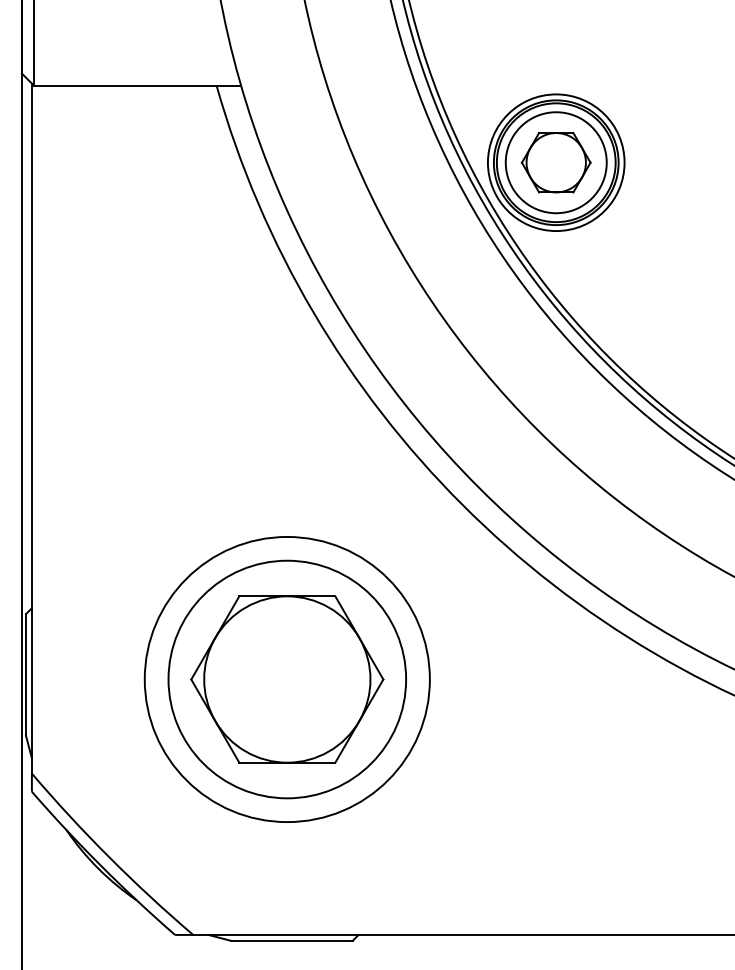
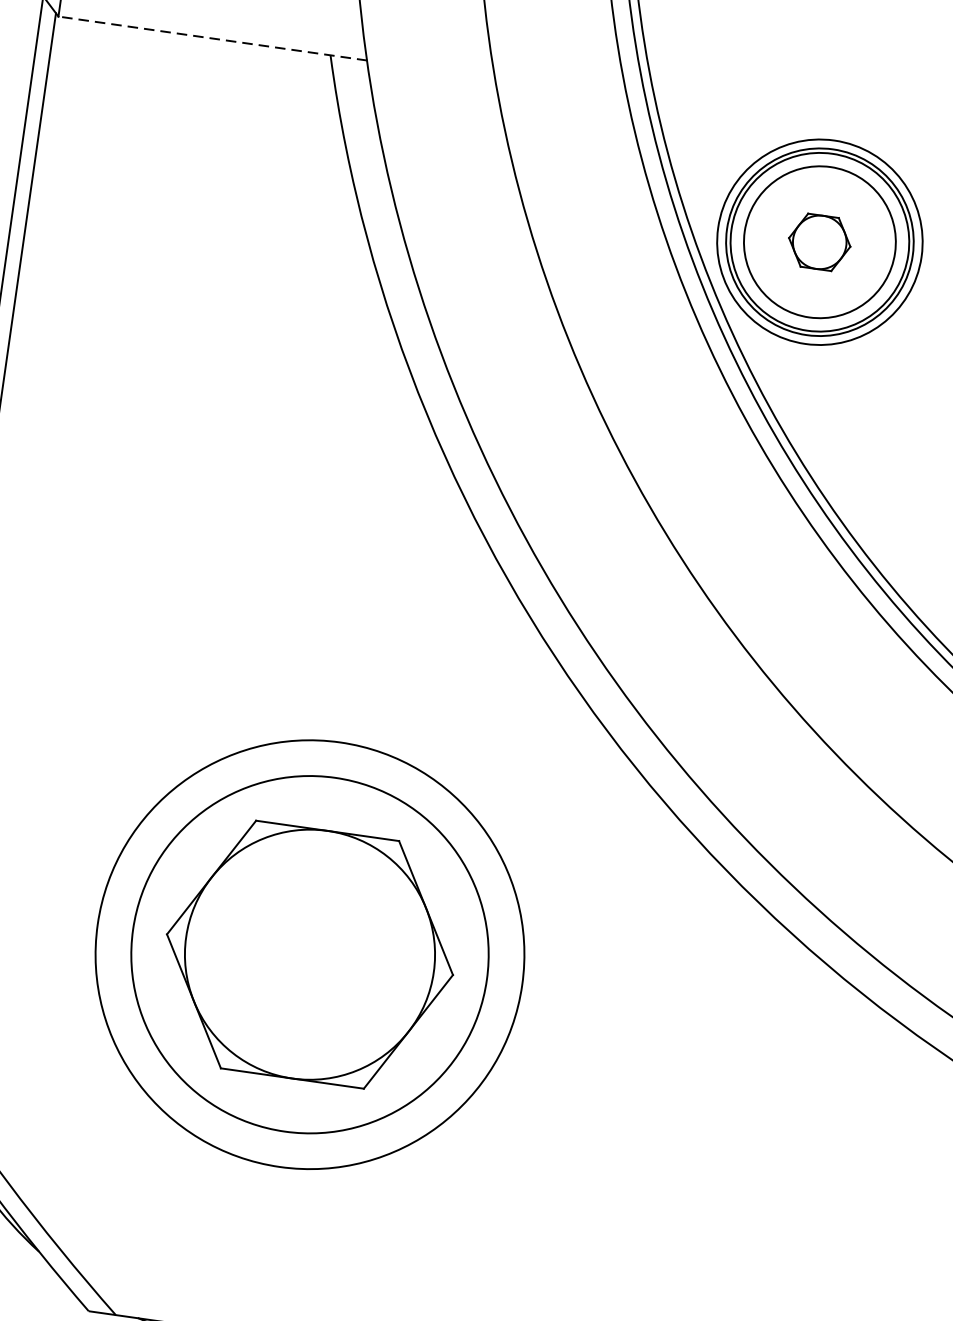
line: (137, 85) -> (212, 38), solid -> dashed
part: (555, 162) -> (818, 241), size x0.6

